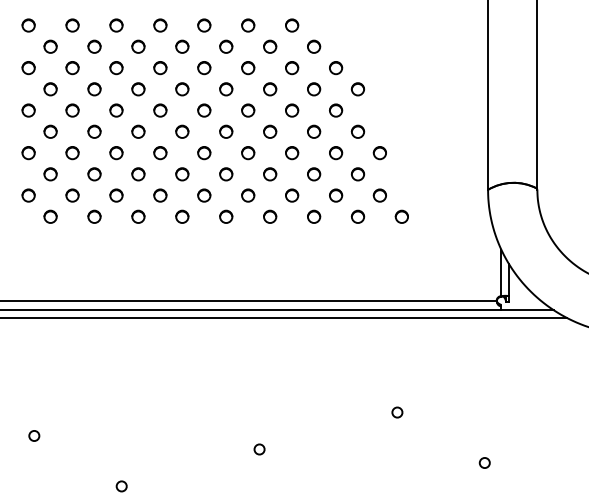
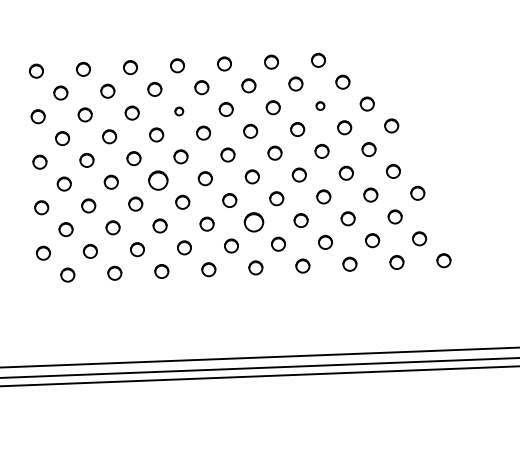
circle: (160, 68) -> (179, 111), size x0.6
circle: (292, 68) -> (320, 106), size x0.6
circle: (138, 131) -> (158, 180), size x1.4
circle: (226, 174) -> (254, 222), size x1.4

